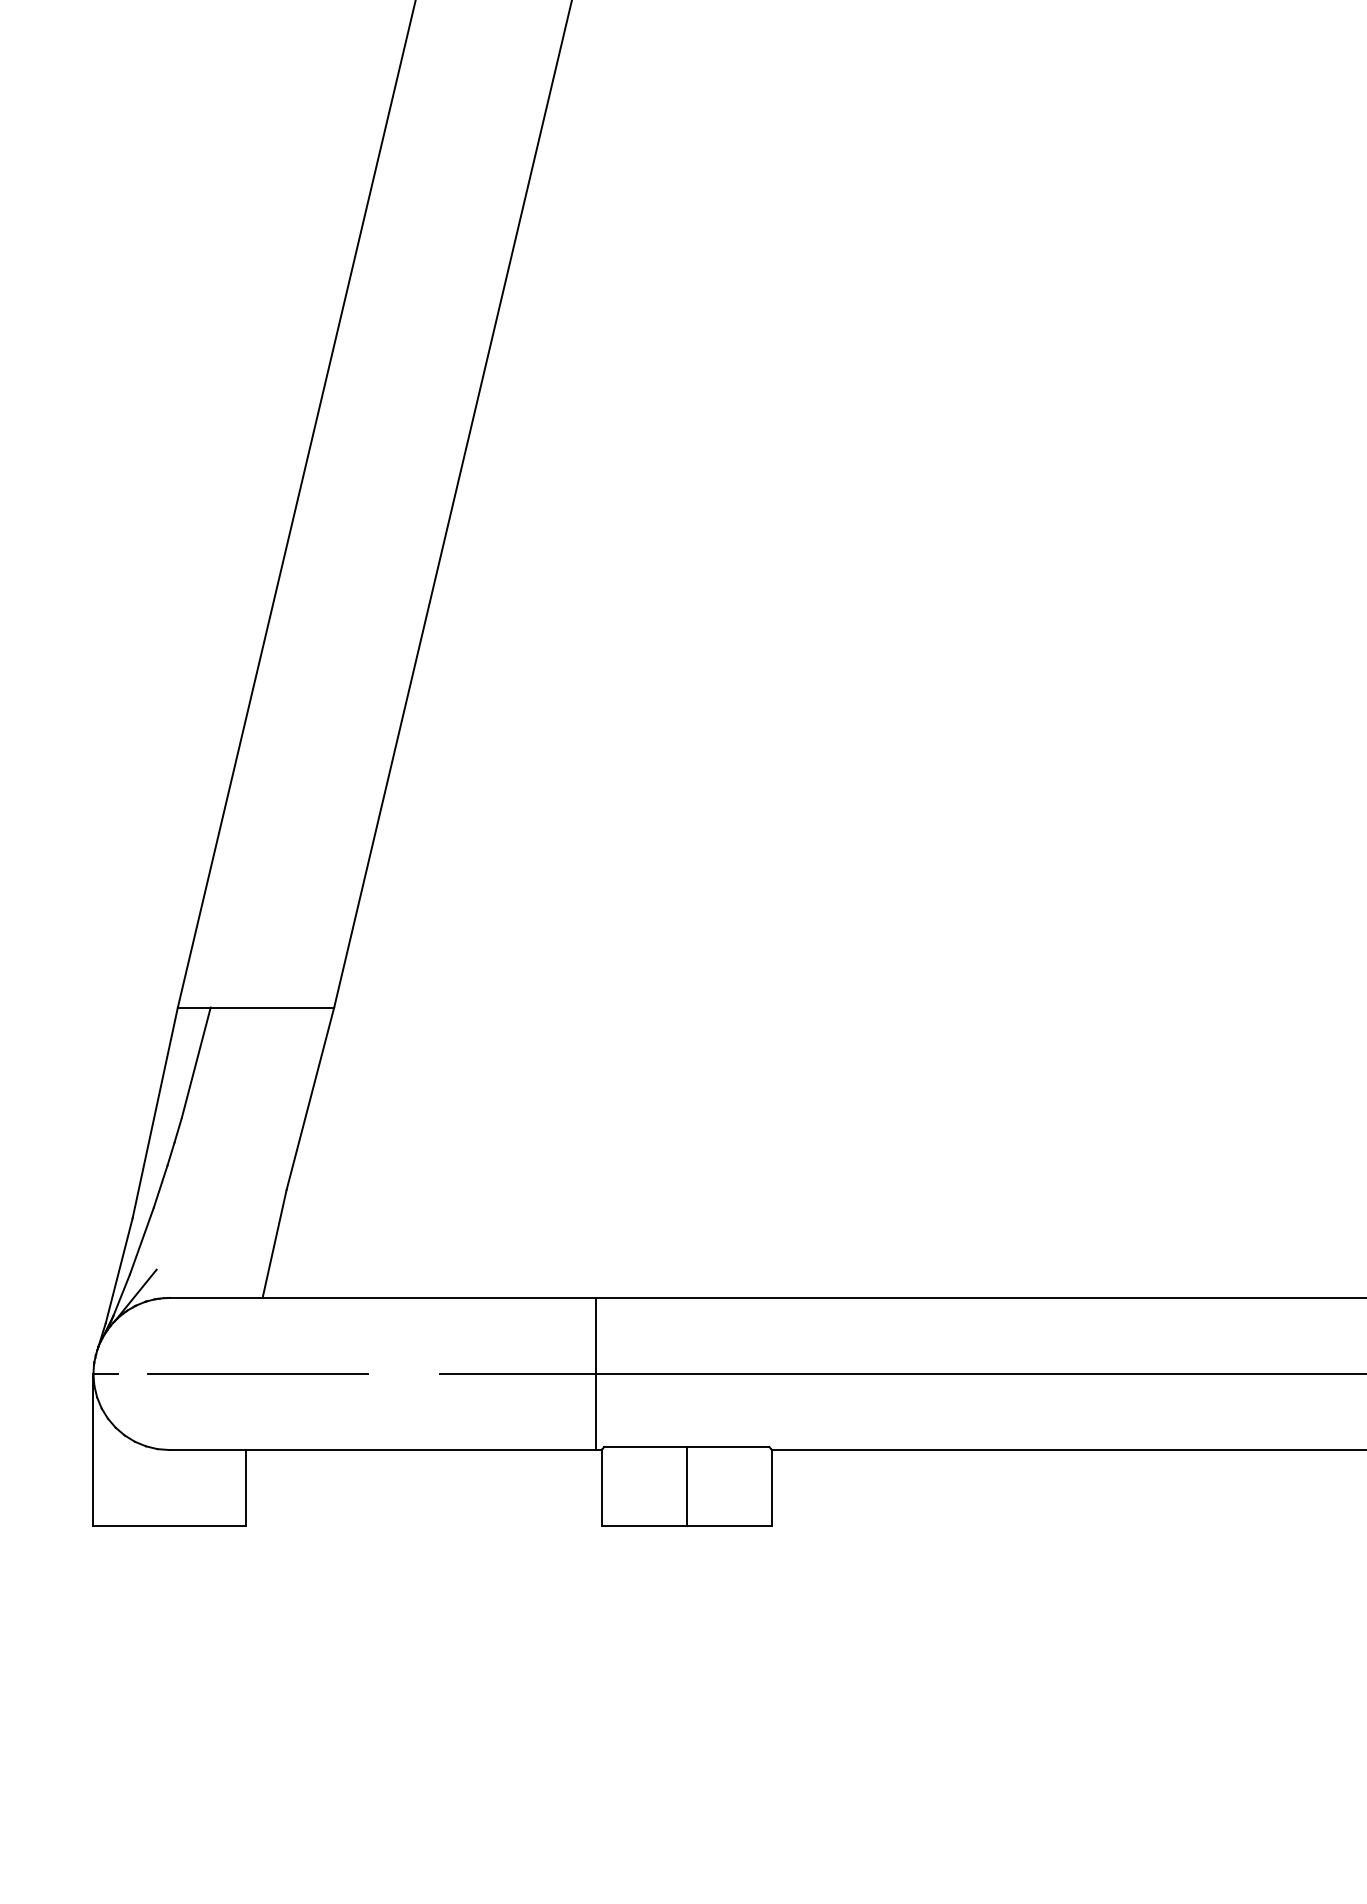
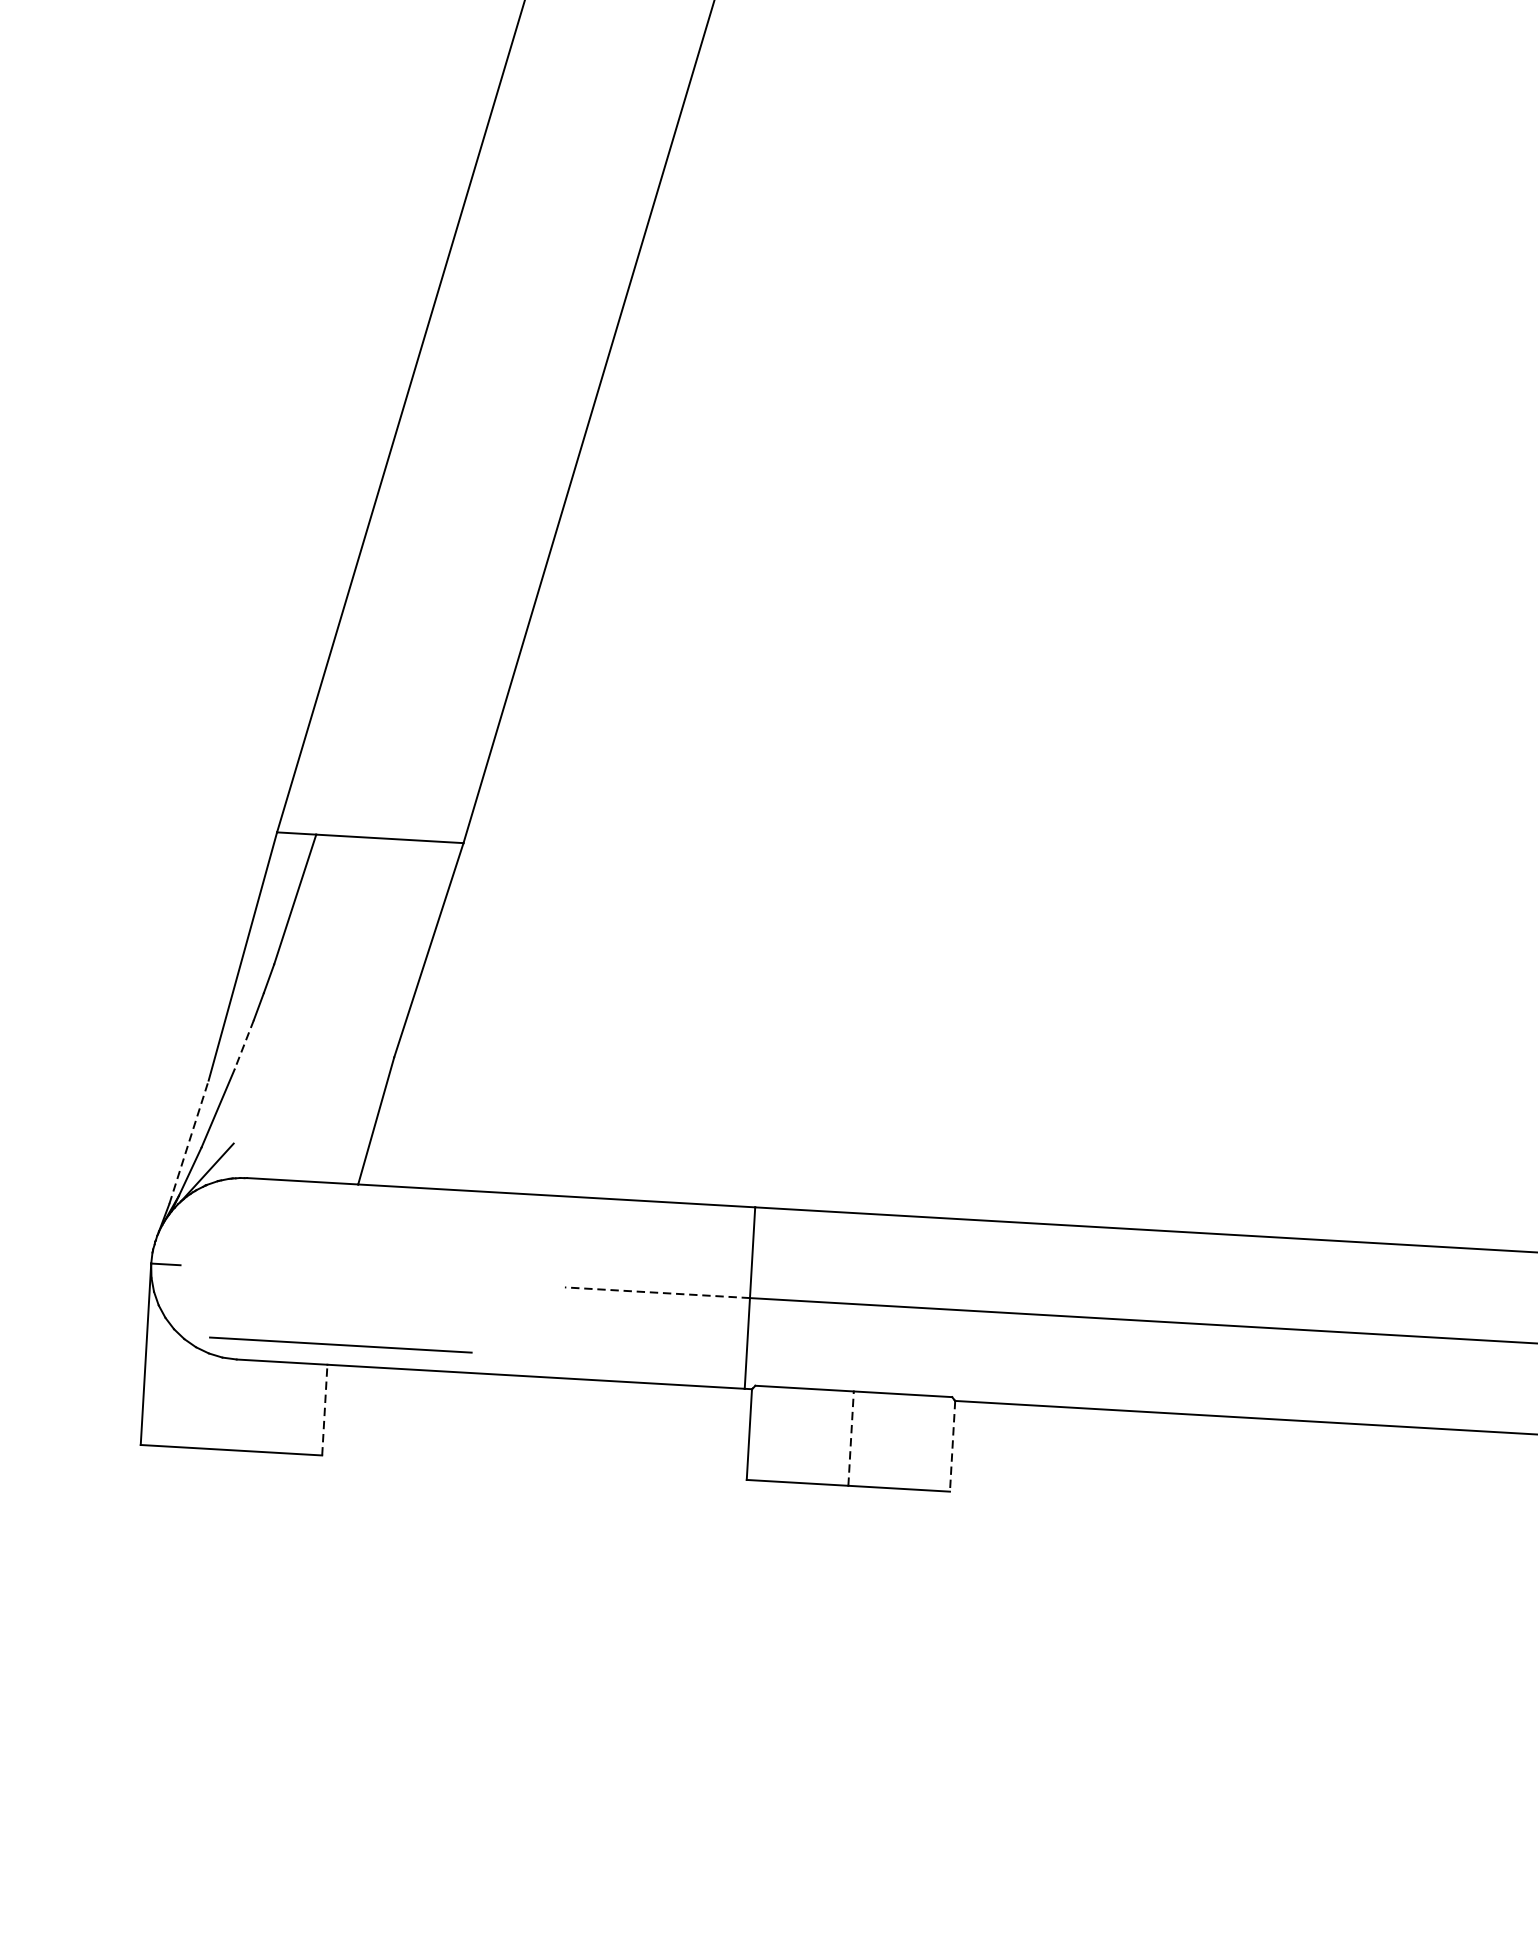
line: (160, 1187) -> (244, 1045), solid -> dashed
line: (119, 1270) -> (189, 1141), solid -> dashed
line: (257, 1373) -> (340, 1344), moved
line: (517, 1373) -> (656, 1292), solid -> dashed
line: (686, 1486) -> (850, 1438), solid -> dashed
line: (245, 1487) -> (324, 1409), solid -> dashed
line: (772, 1488) -> (953, 1446), solid -> dashed

